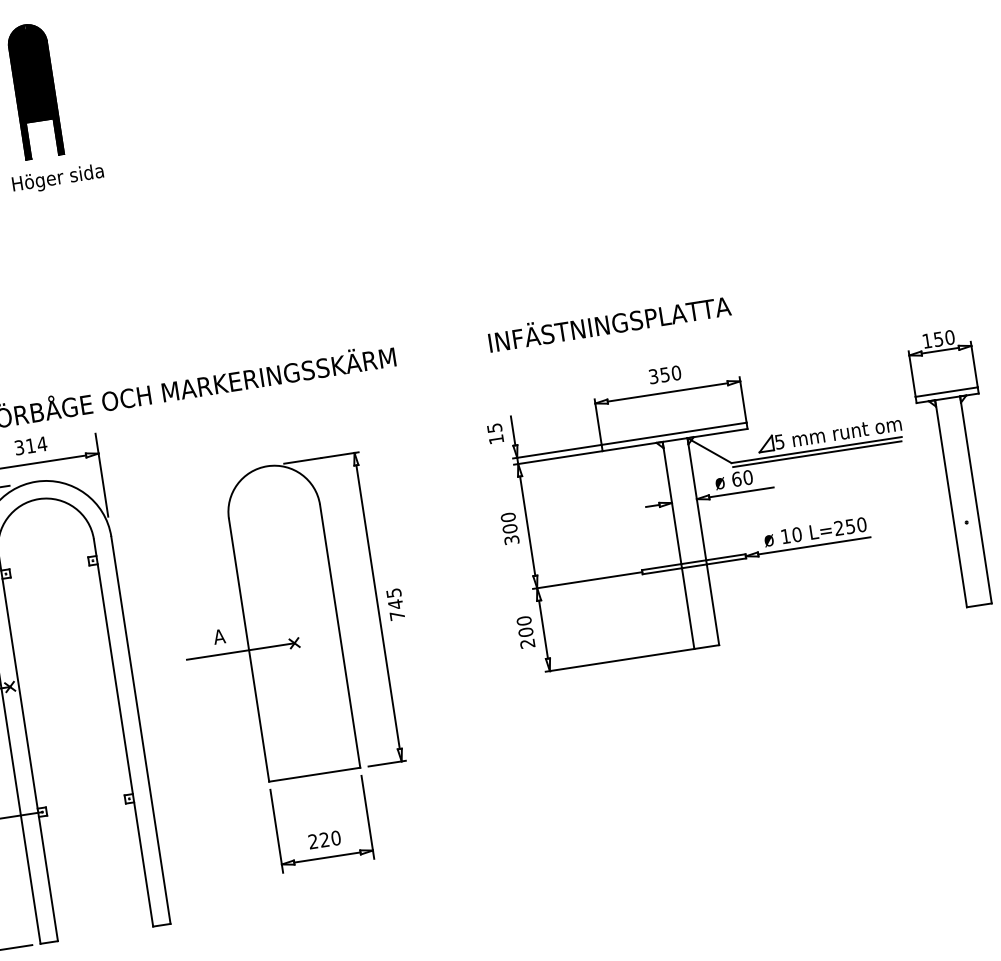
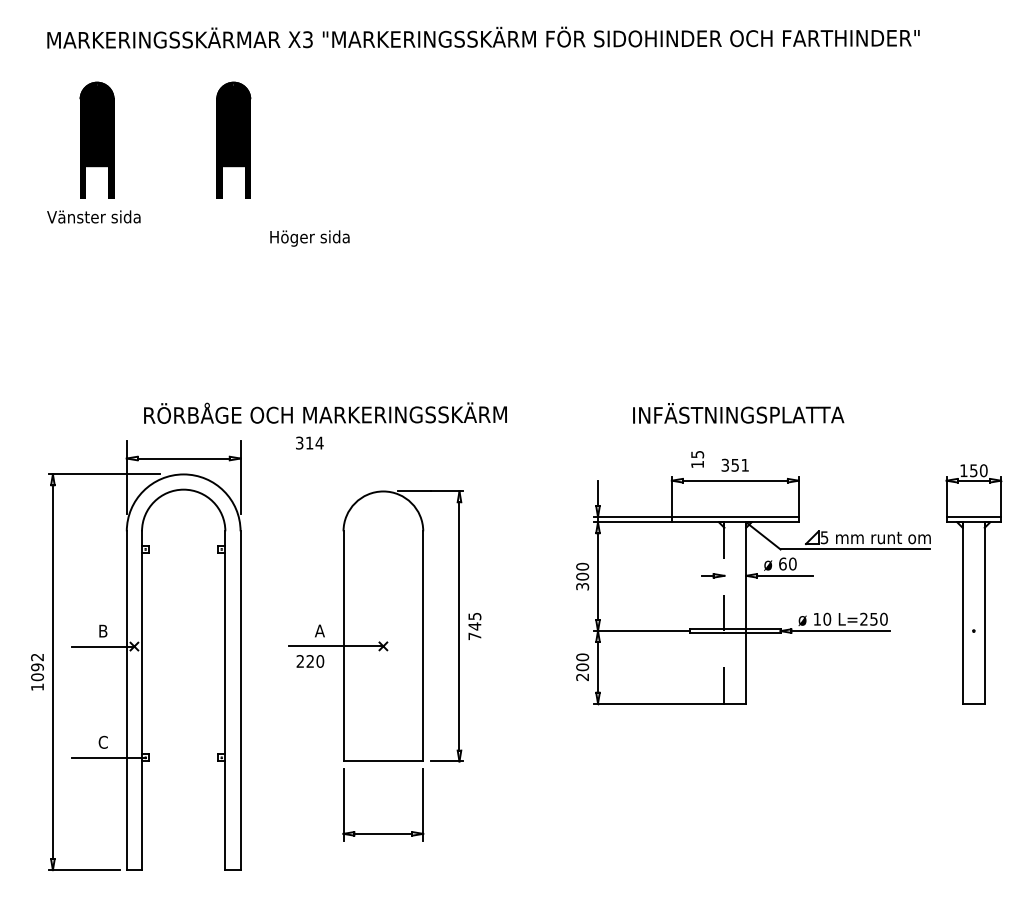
text: (57, 179) -> (309, 238), moved
text: (609, 322) -> (738, 413), moved
text: (676, 372) -> (745, 464), 350 -> 351
text: (495, 433) -> (697, 459), moved
text: (30, 445) -> (309, 442), moved
line: (816, 454) -> (854, 553), removed
line: (678, 544) -> (724, 612), solid -> dashed
text: (324, 839) -> (310, 661), moved

